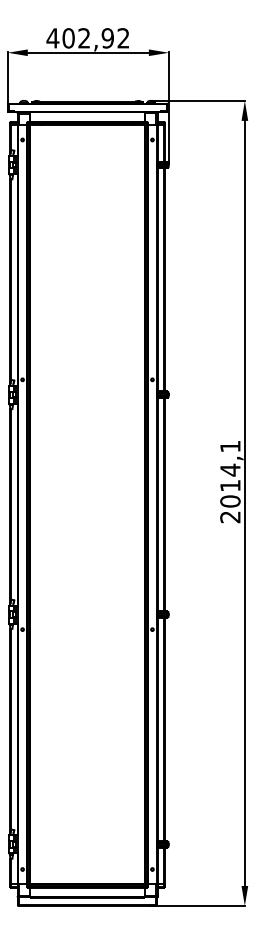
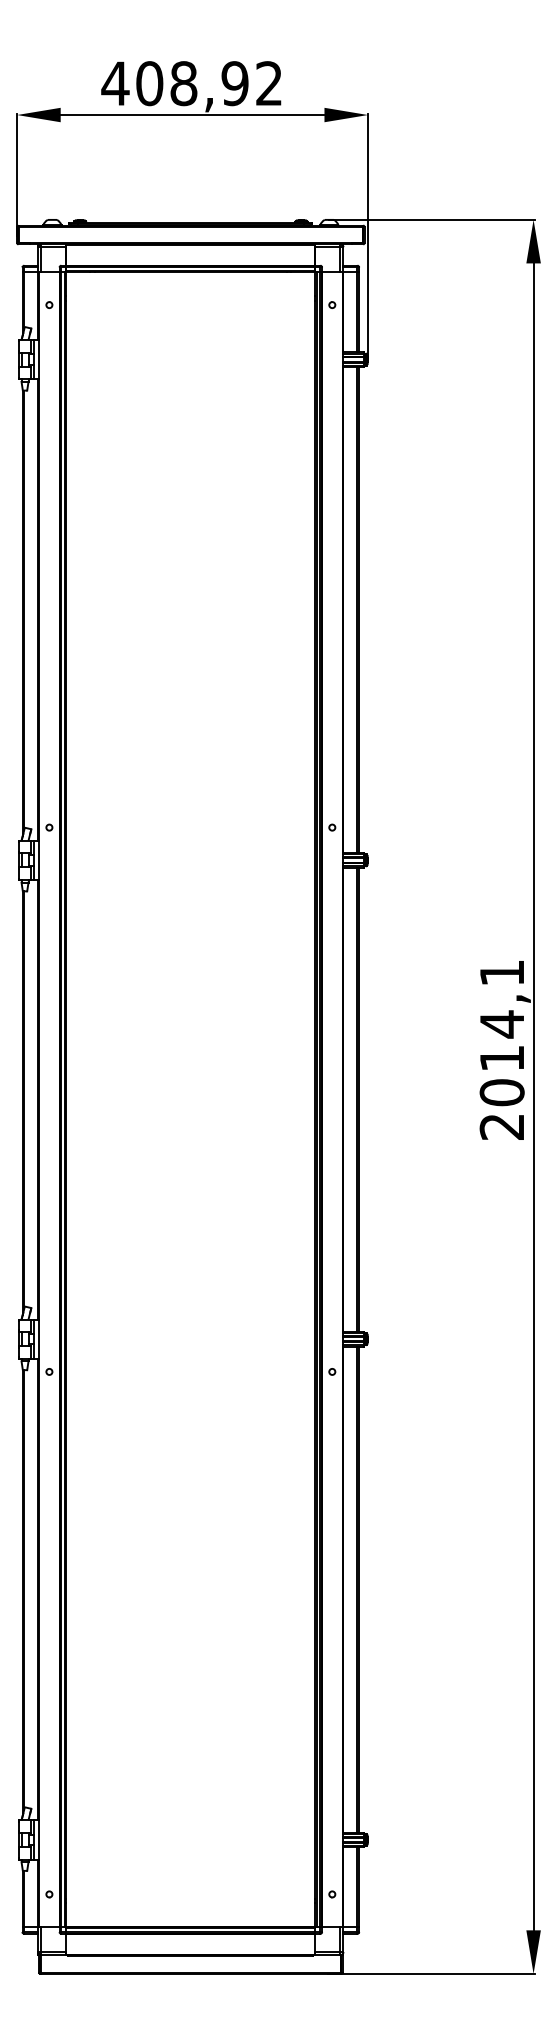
text: (84, 38) -> (184, 83), 402,92 -> 408,92

